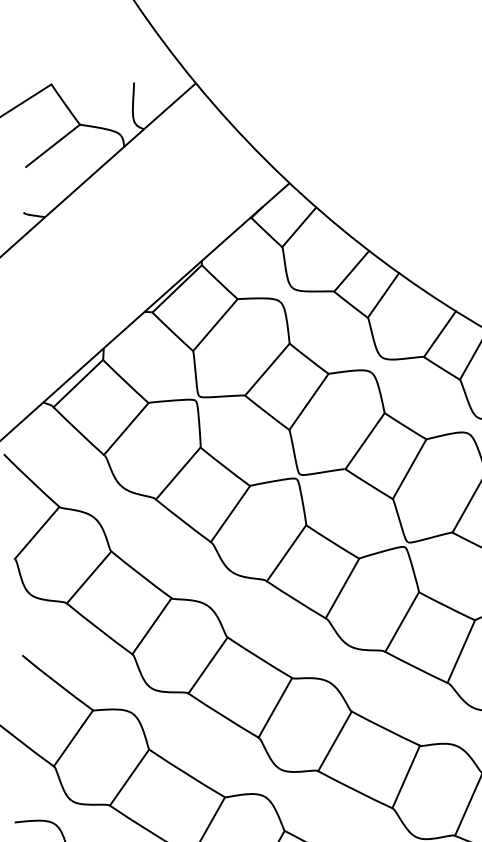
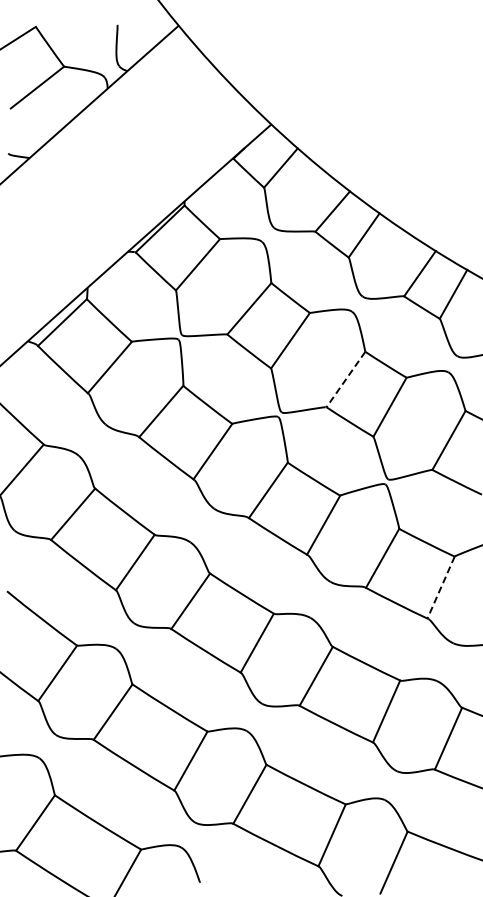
line: (364, 441) -> (345, 379), solid -> dashed
line: (461, 651) -> (441, 587), solid -> dashed

